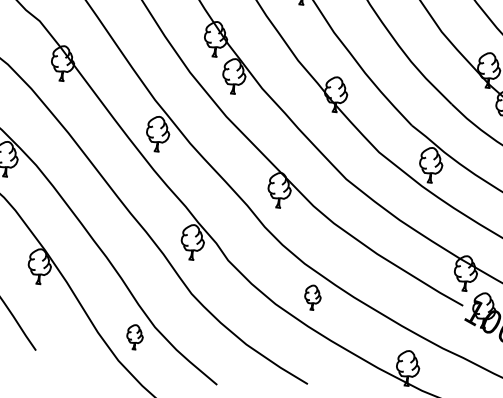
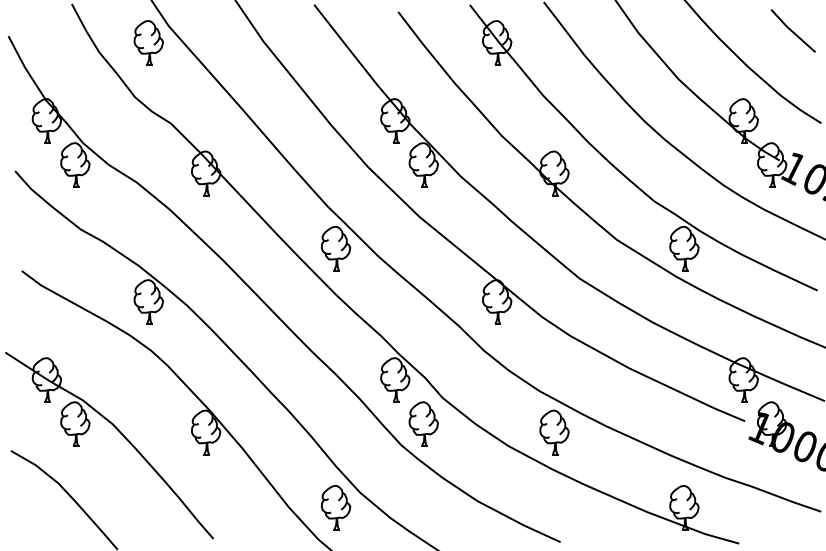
part: (210, 278) -> (423, 423), added
part: (312, 297) -> (554, 432), size x1.43
part: (135, 336) -> (336, 507), size x1.43

